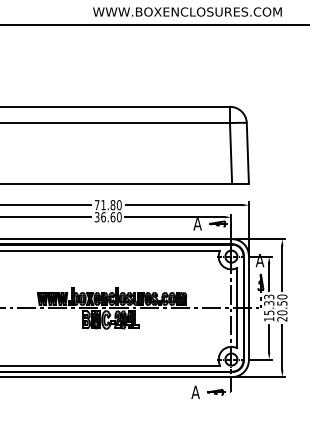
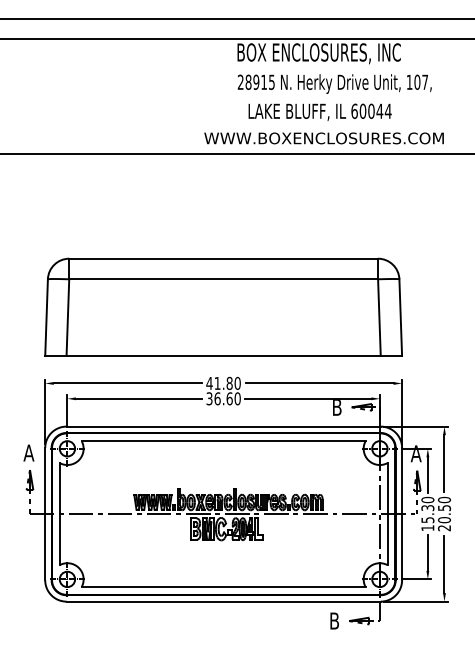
text: (97, 205) -> (209, 383), 71.80 -> 41.80
text: (197, 224) -> (336, 407), A -> B
text: (268, 296) -> (427, 499), 15.33 -> 15.30
text: (195, 391) -> (334, 620), A -> B

